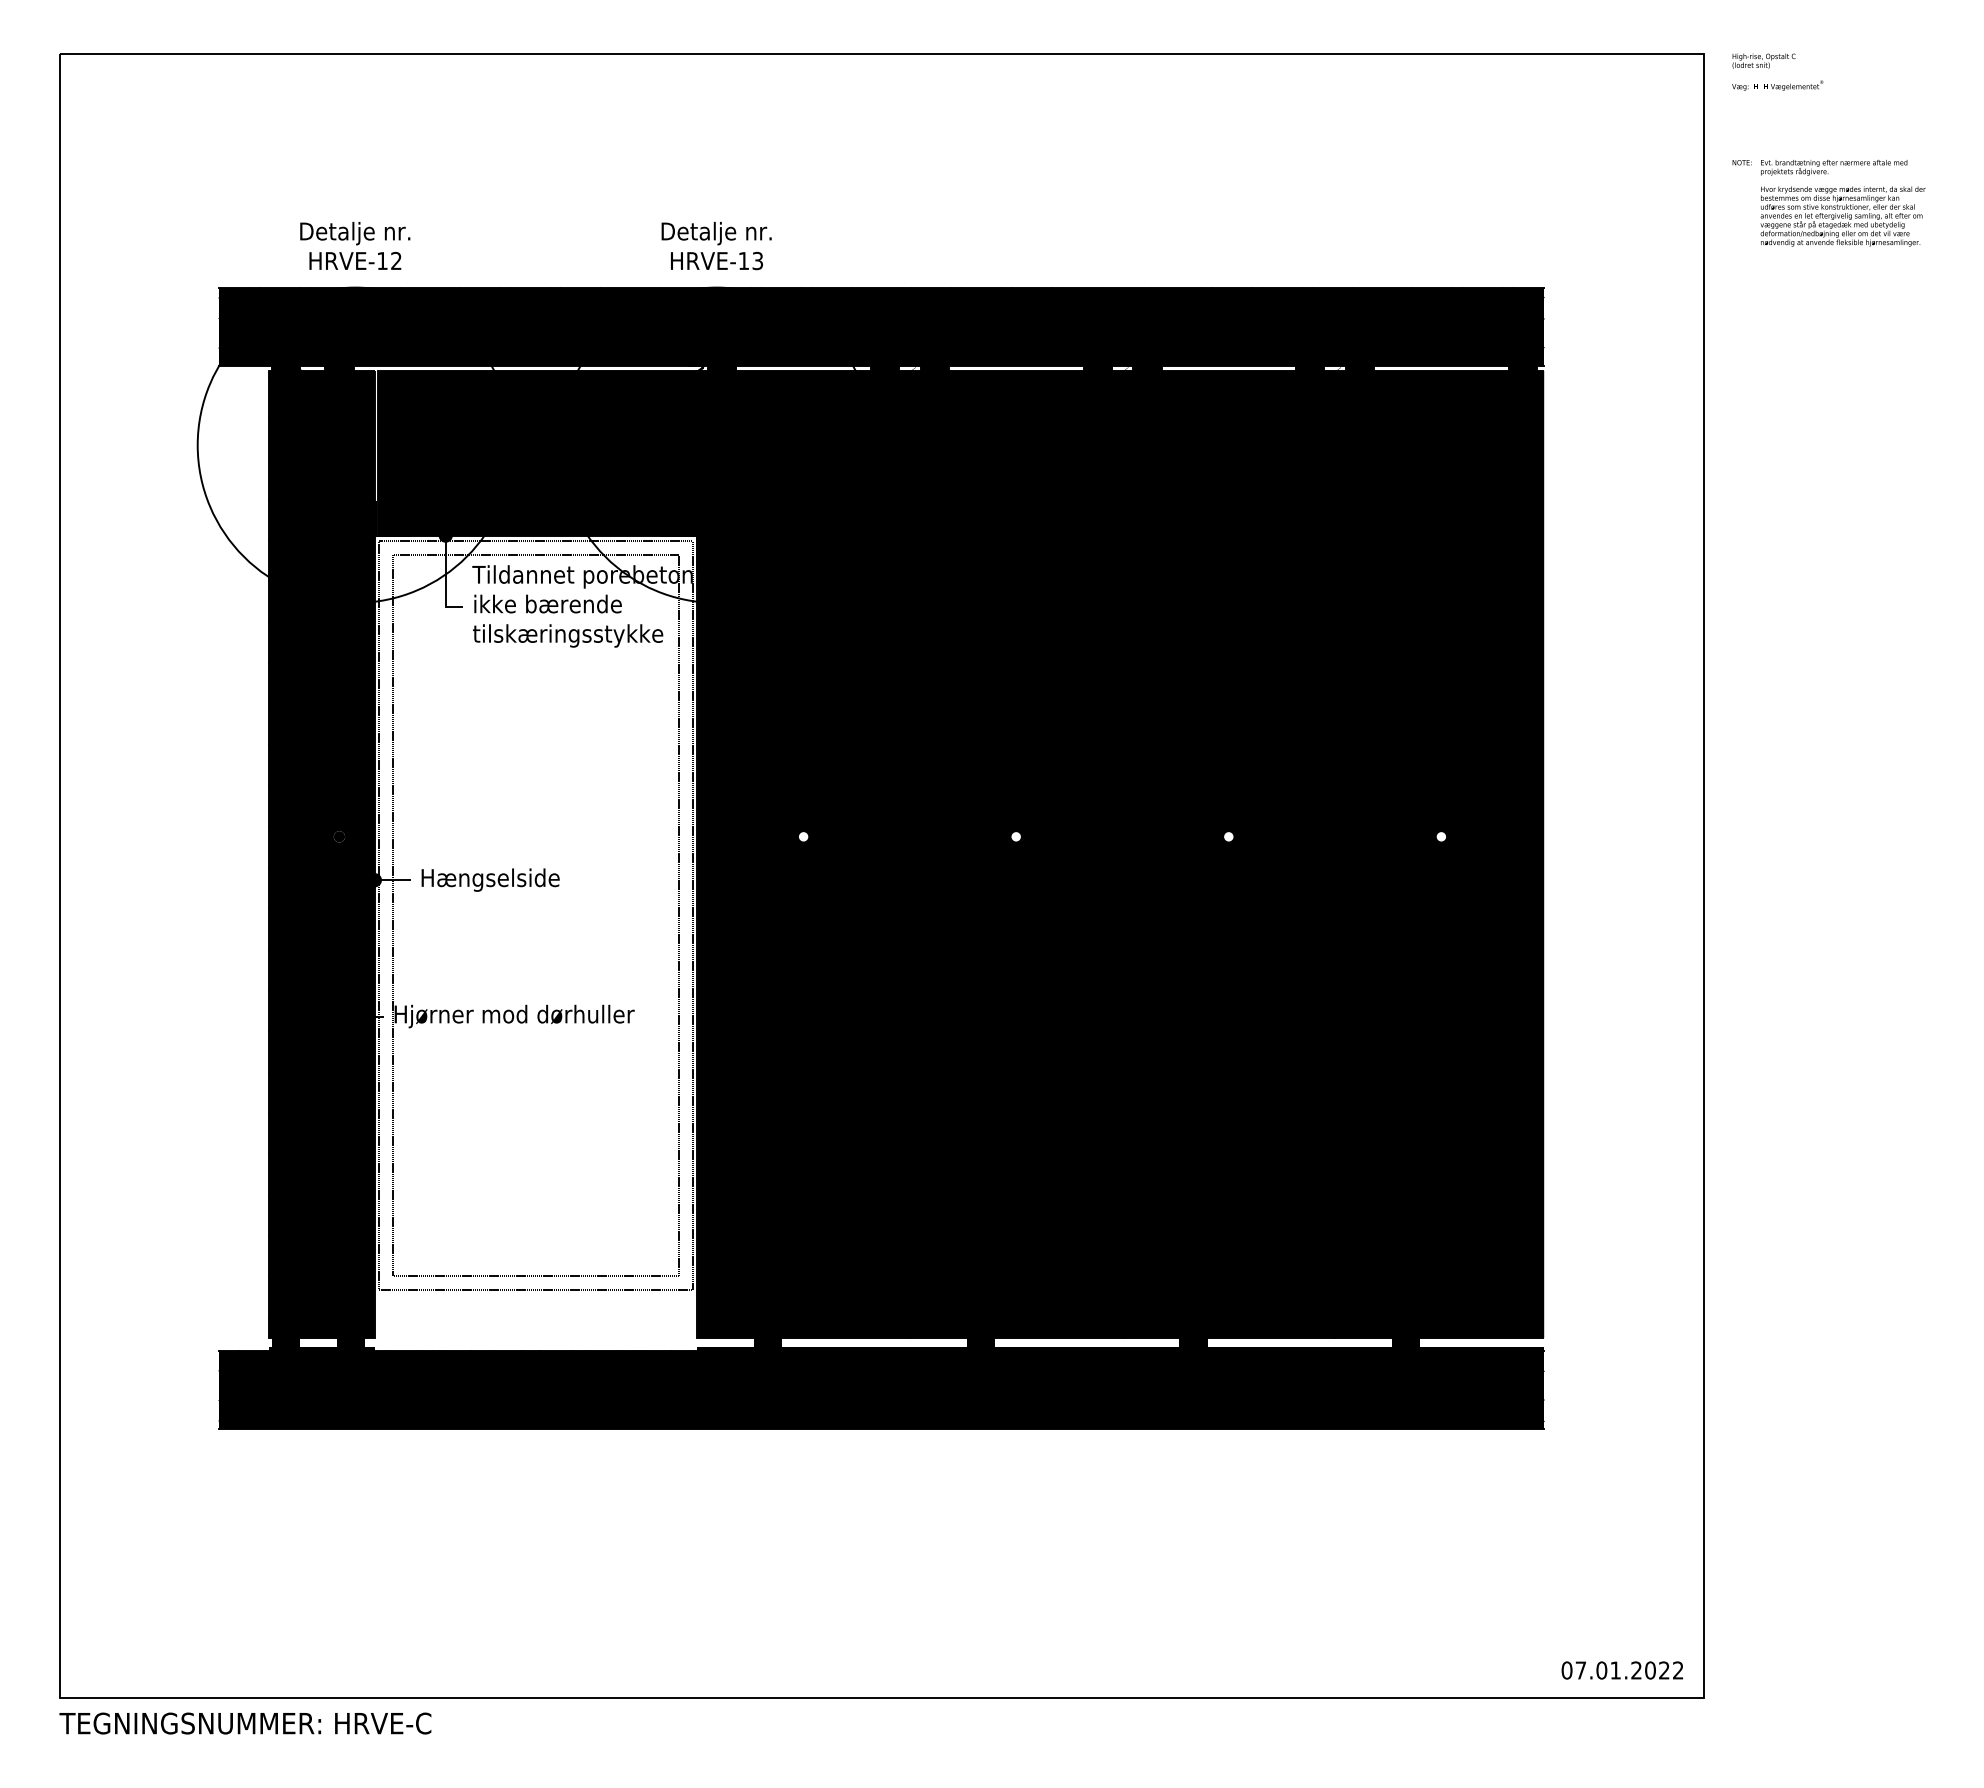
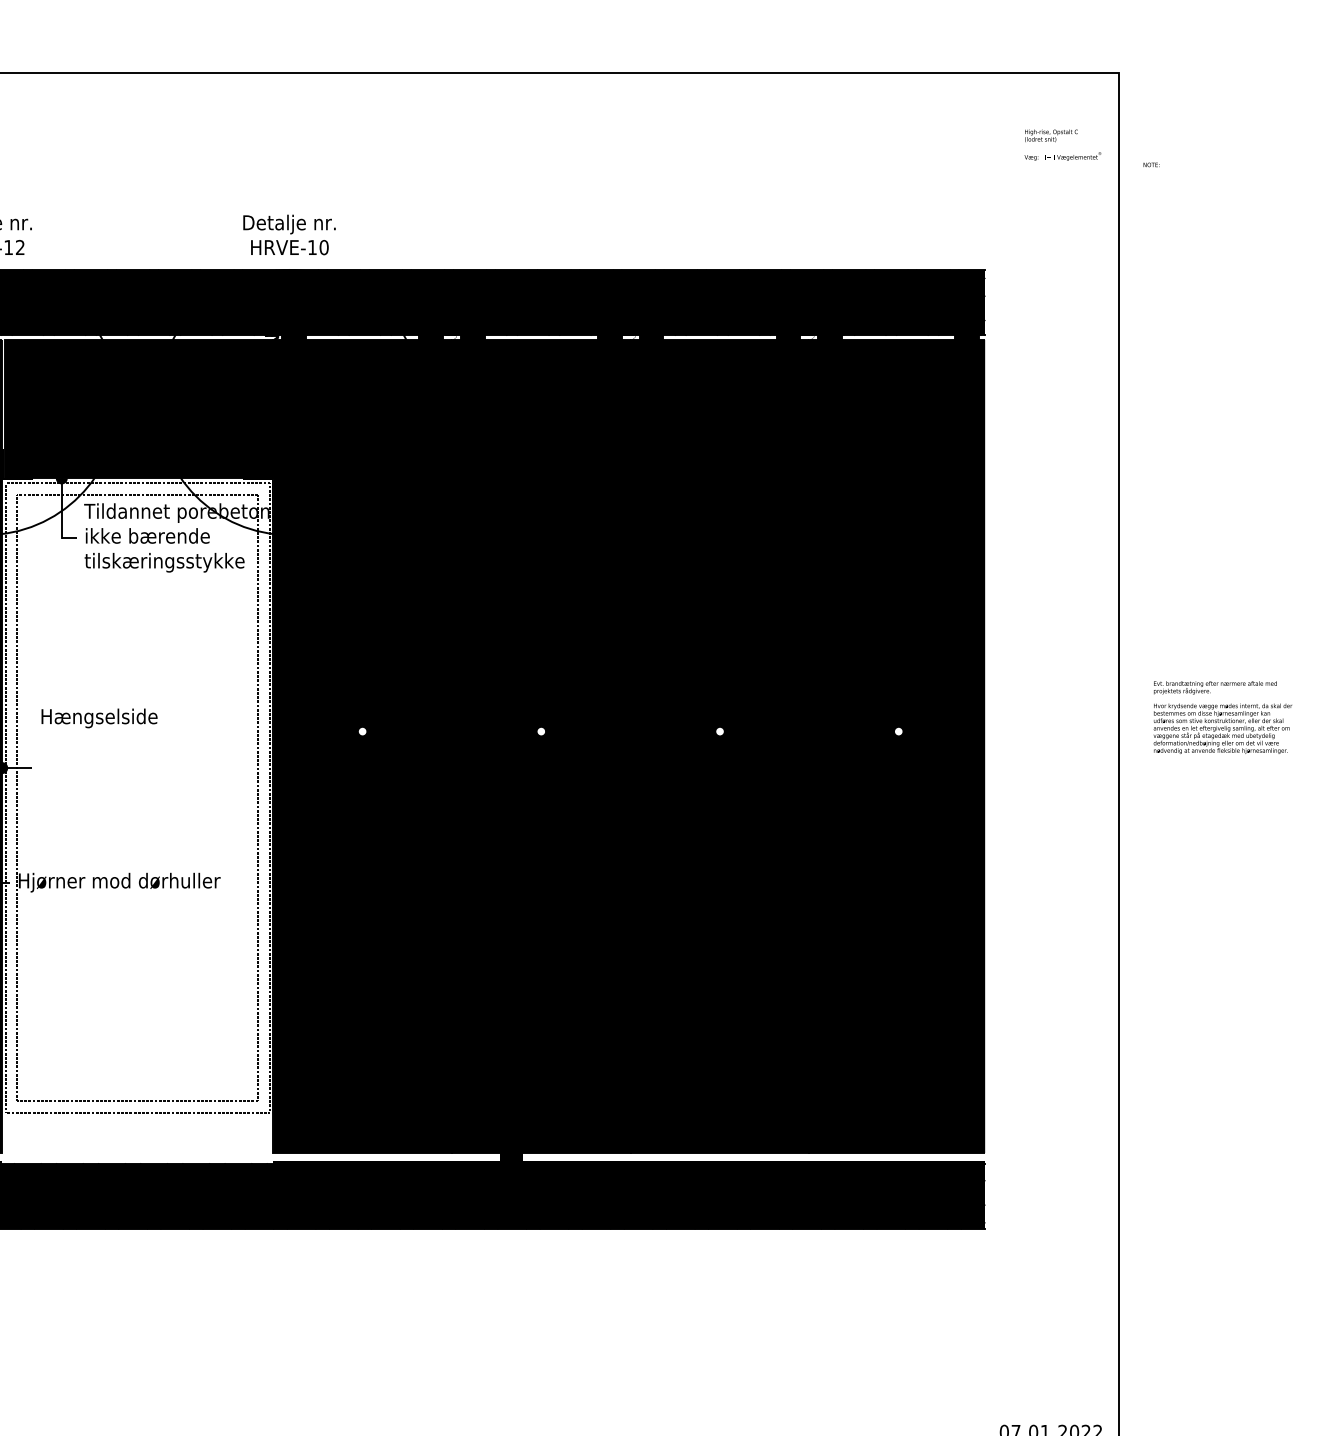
text: (1777, 71) -> (1062, 144), moved
text: (1842, 202) -> (1222, 717), moved
text: (757, 261) -> (323, 247), HRVE-13 -> HRVE-10
text: (490, 879) -> (99, 717), moved
fill: (768, 1344) -> (333, 1158), removed
fill: (1193, 1344) -> (690, 1158), removed
fill: (1405, 1344) -> (868, 1158), removed

